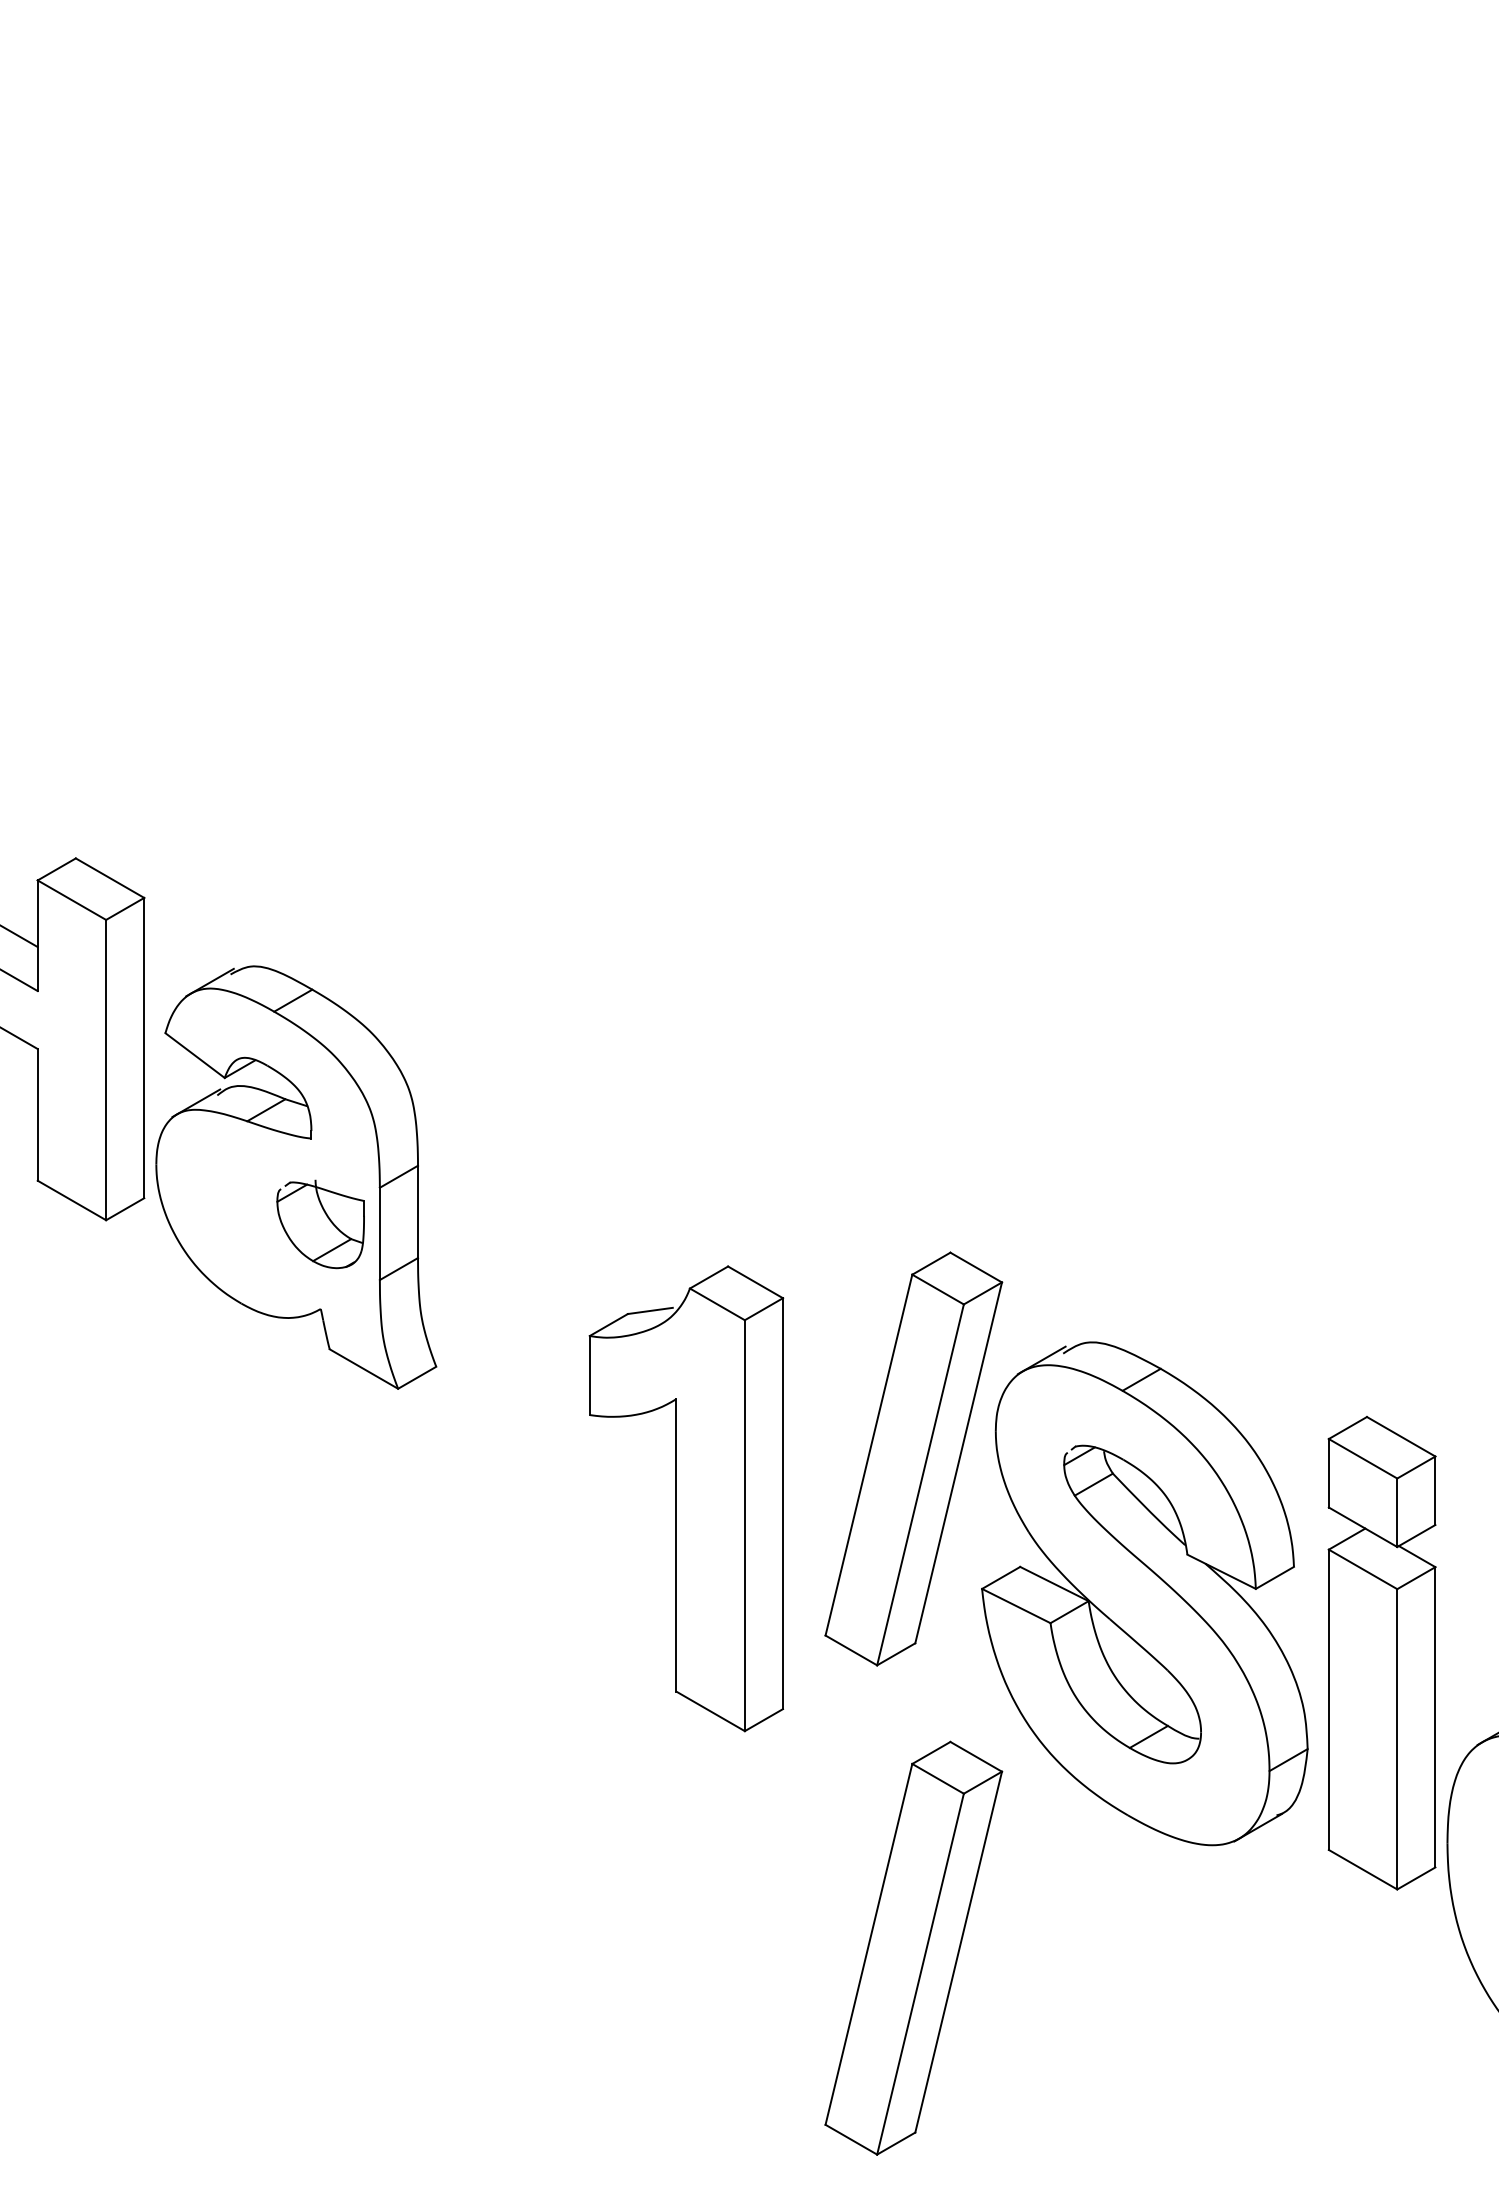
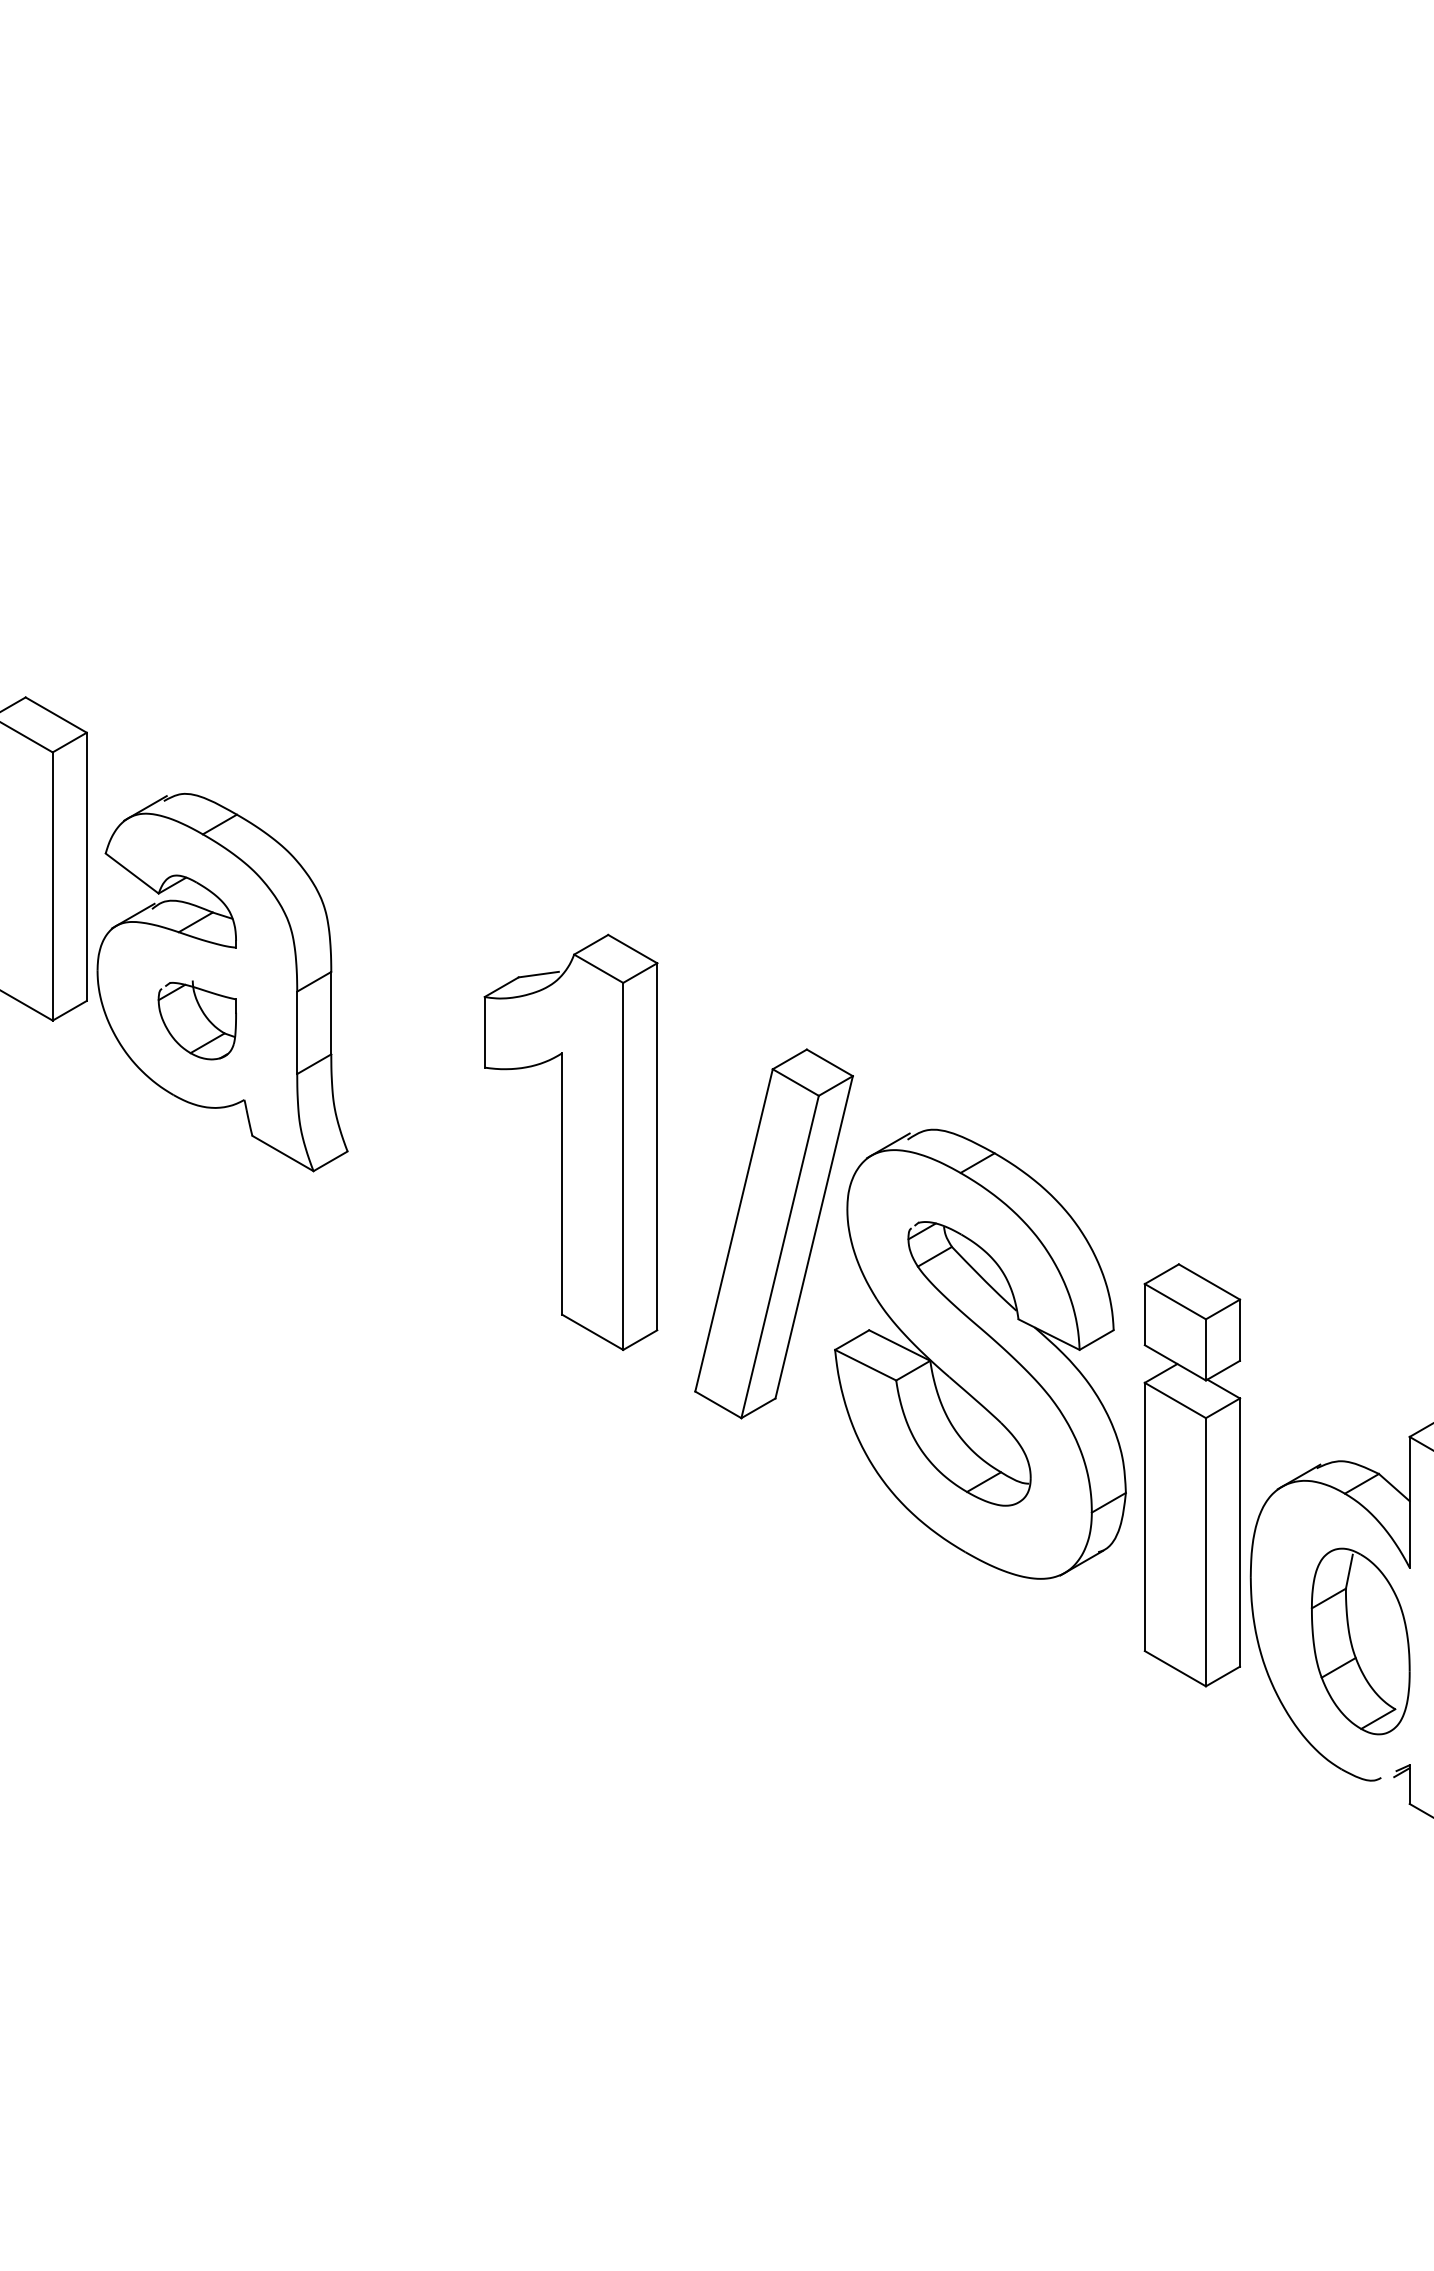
part: (319, 1224) -> (196, 1020), moved
part: (685, 1497) -> (570, 1141), moved
part: (1382, 1653) -> (1192, 1475), moved
part: (913, 1947) -> (773, 1670), removed

